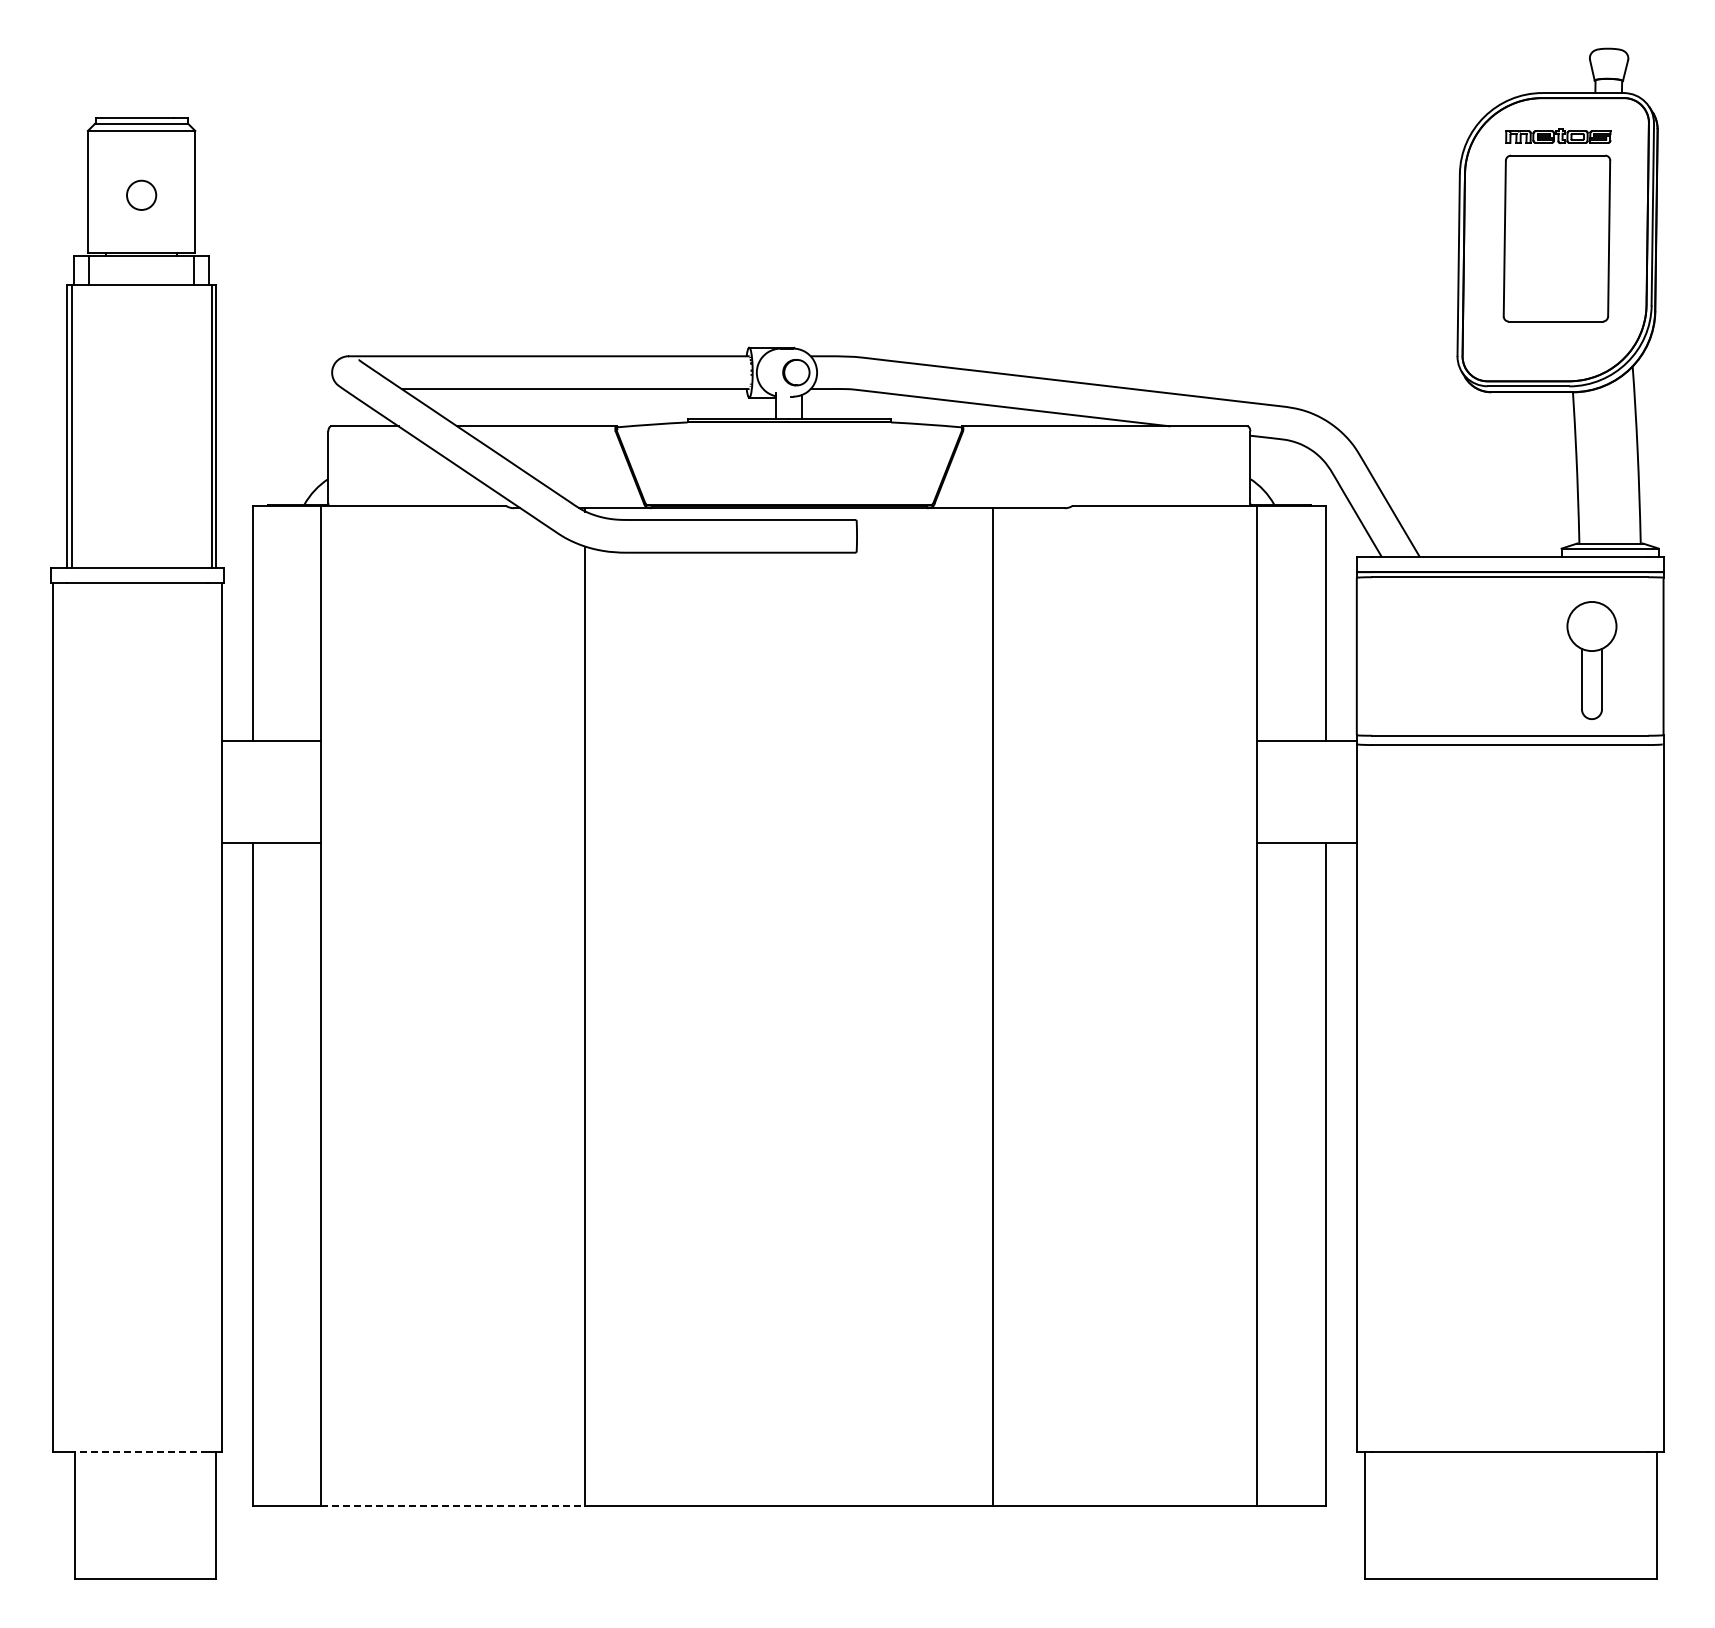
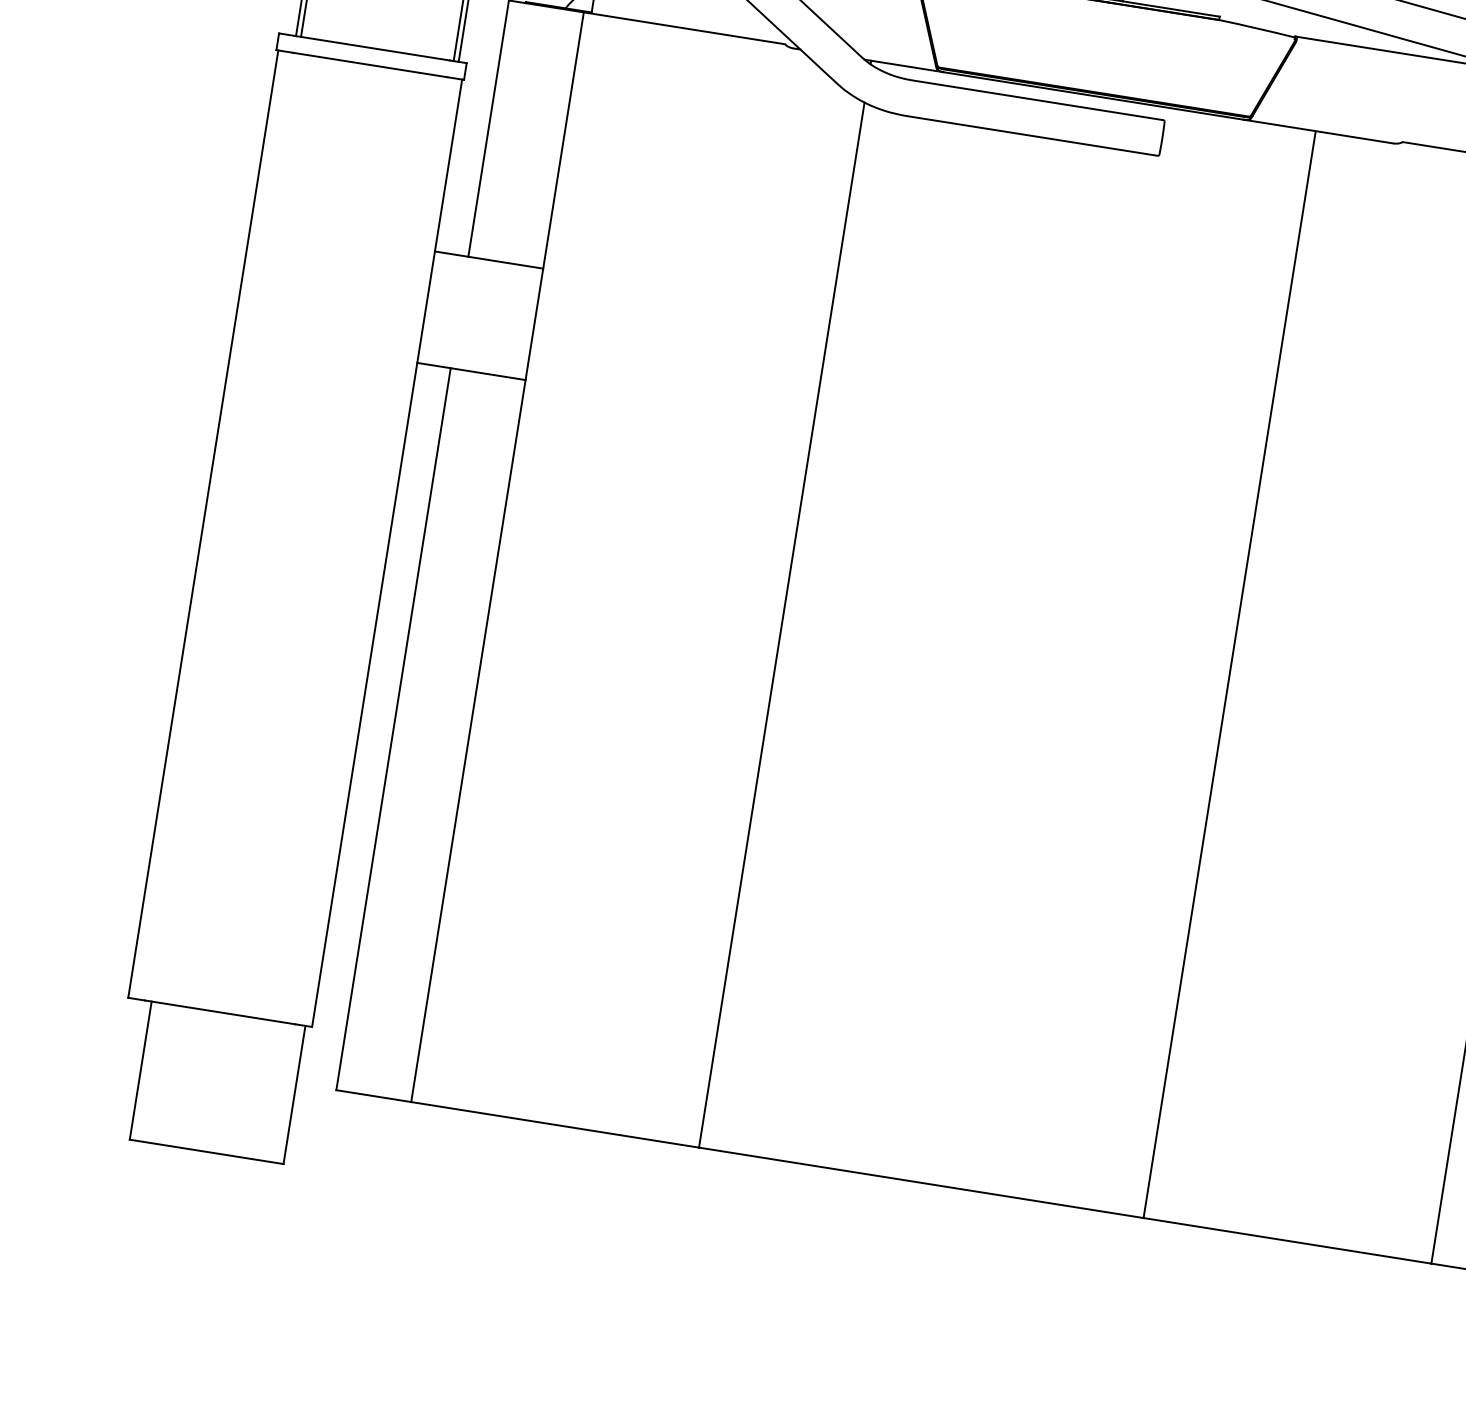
line: (138, 1452) -> (221, 1012), dashed -> solid
line: (453, 1505) -> (555, 1124), dashed -> solid

